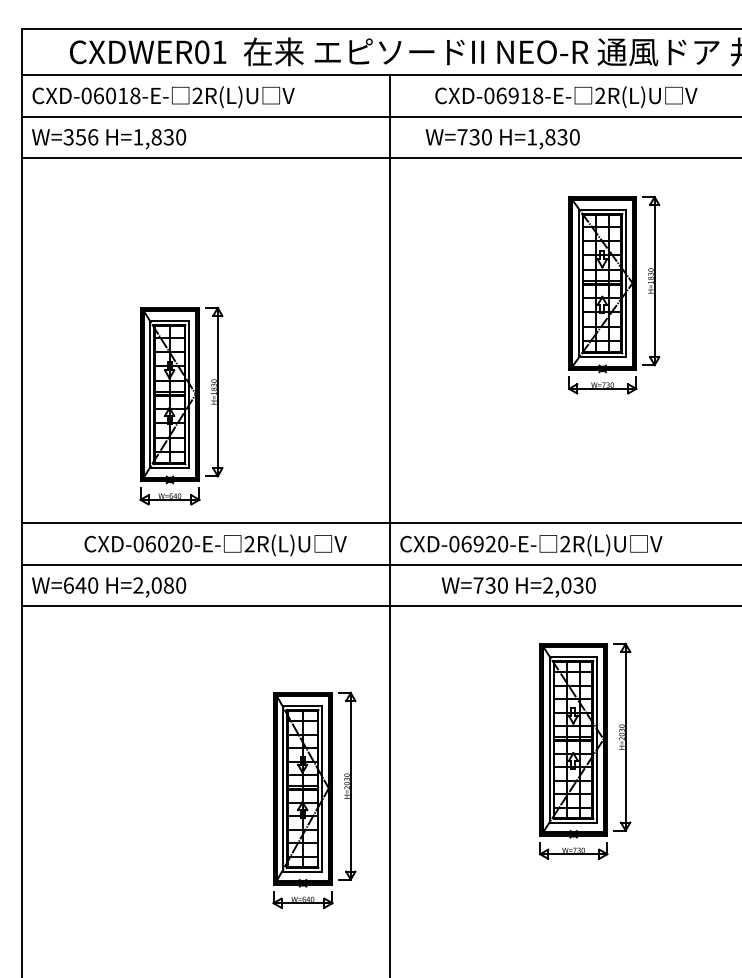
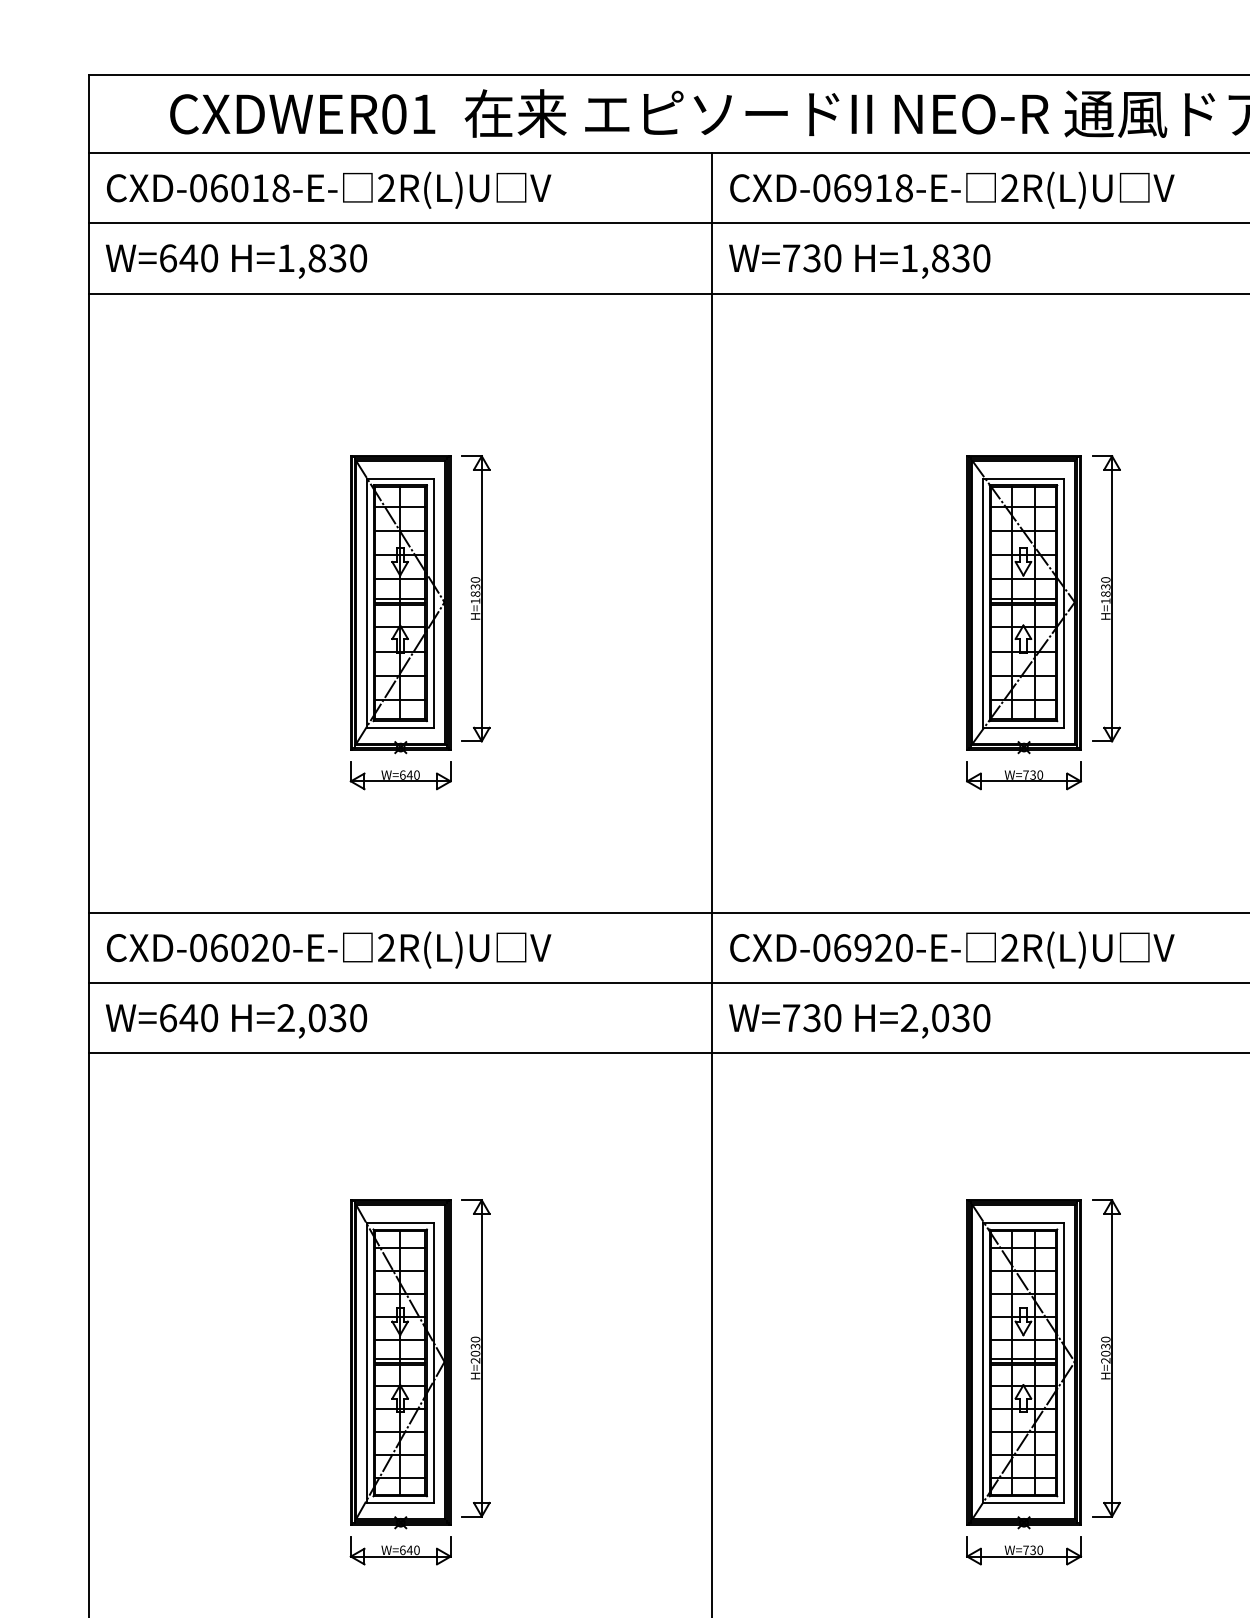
text: (566, 96) -> (952, 189), moved
text: (80, 137) -> (188, 258), W=356 -> W=640
text: (502, 139) -> (859, 262), moved
part: (614, 294) -> (1043, 621), moved
part: (181, 405) -> (420, 621), moved
text: (215, 545) -> (328, 950), moved
text: (168, 585) -> (337, 1018), H=2,080 -> H=2,030
text: (518, 587) -> (859, 1021), moved
part: (585, 750) -> (1043, 1380), moved
part: (314, 799) -> (420, 1380), moved

